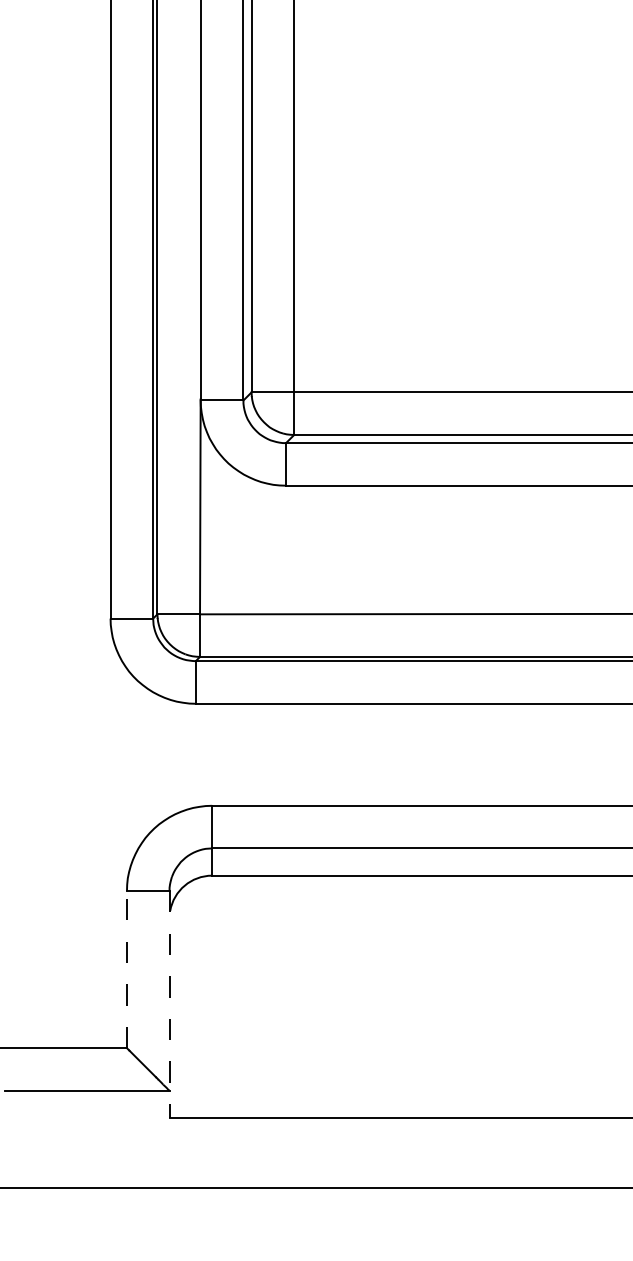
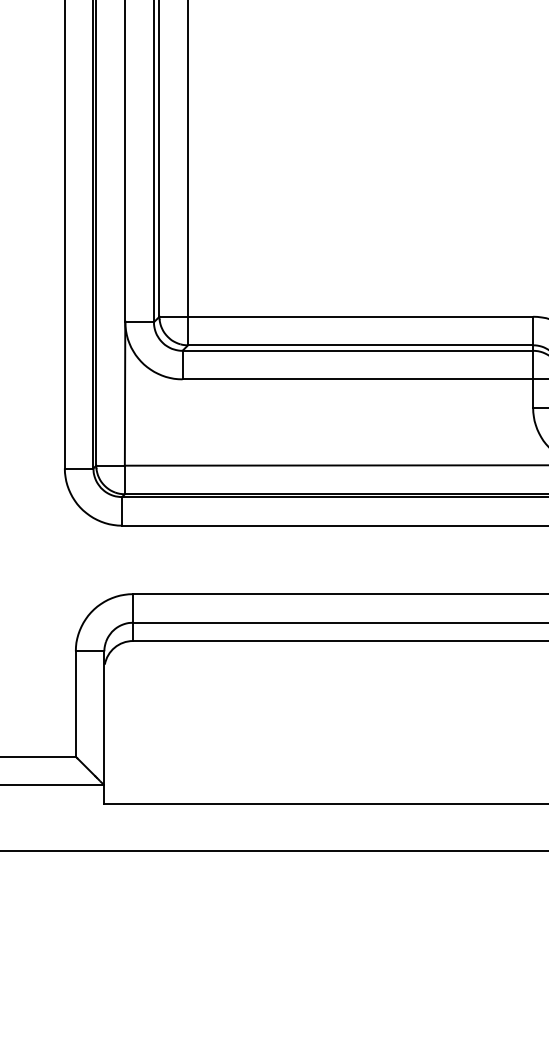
line: (126, 970) -> (75, 704), dashed -> solid
line: (169, 1004) -> (104, 727), dashed -> solid

